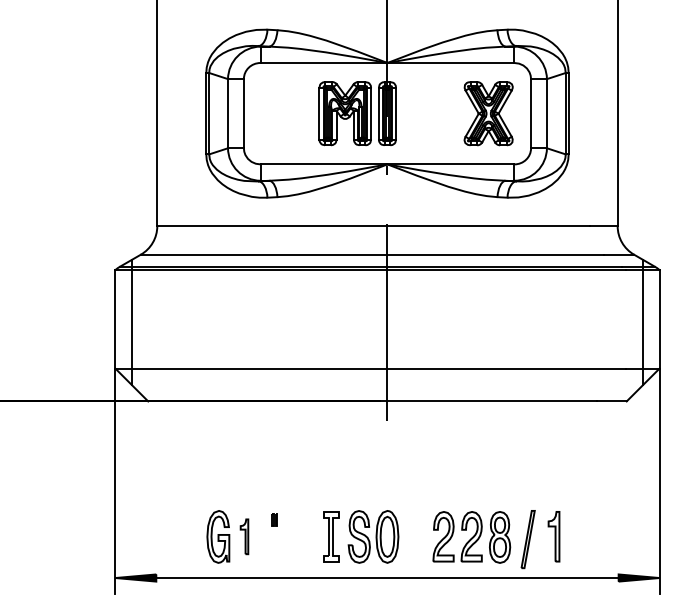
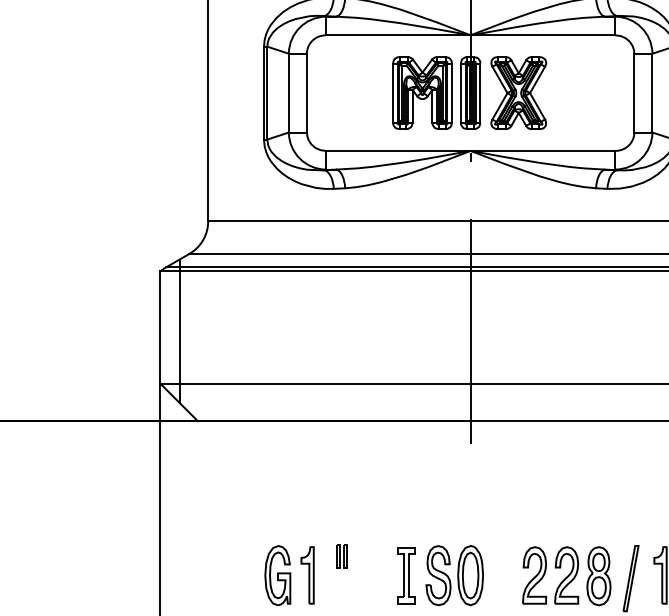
part: (488, 113) -> (518, 92), moved
part: (274, 519) -> (341, 555), size x1.67
part: (244, 536) -> (307, 575), size x1.43

